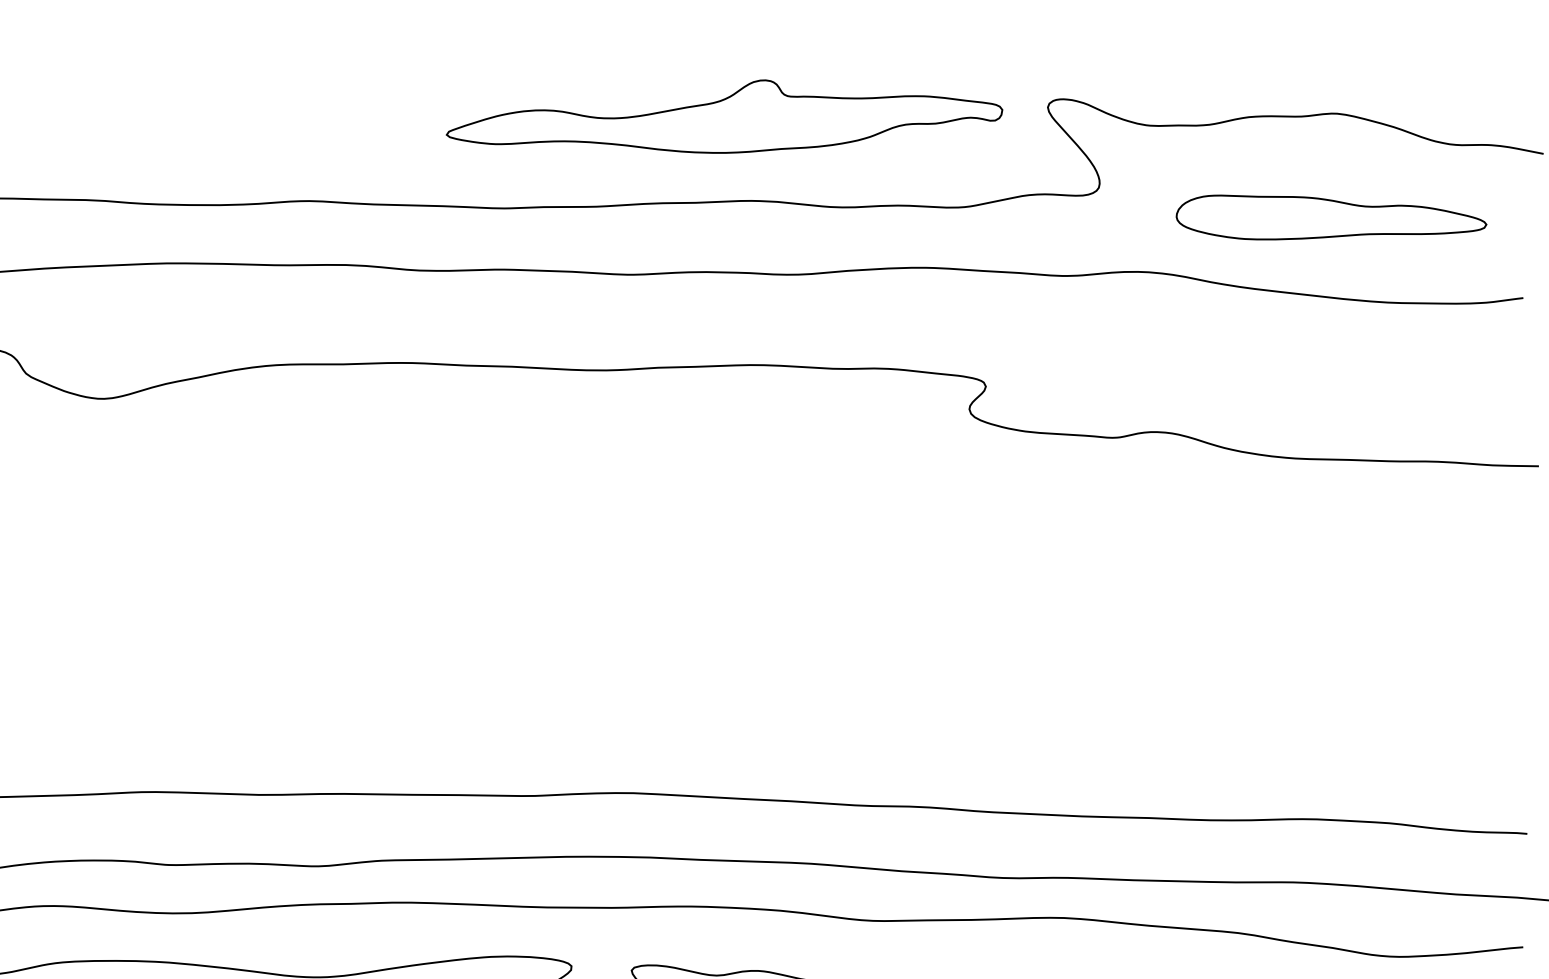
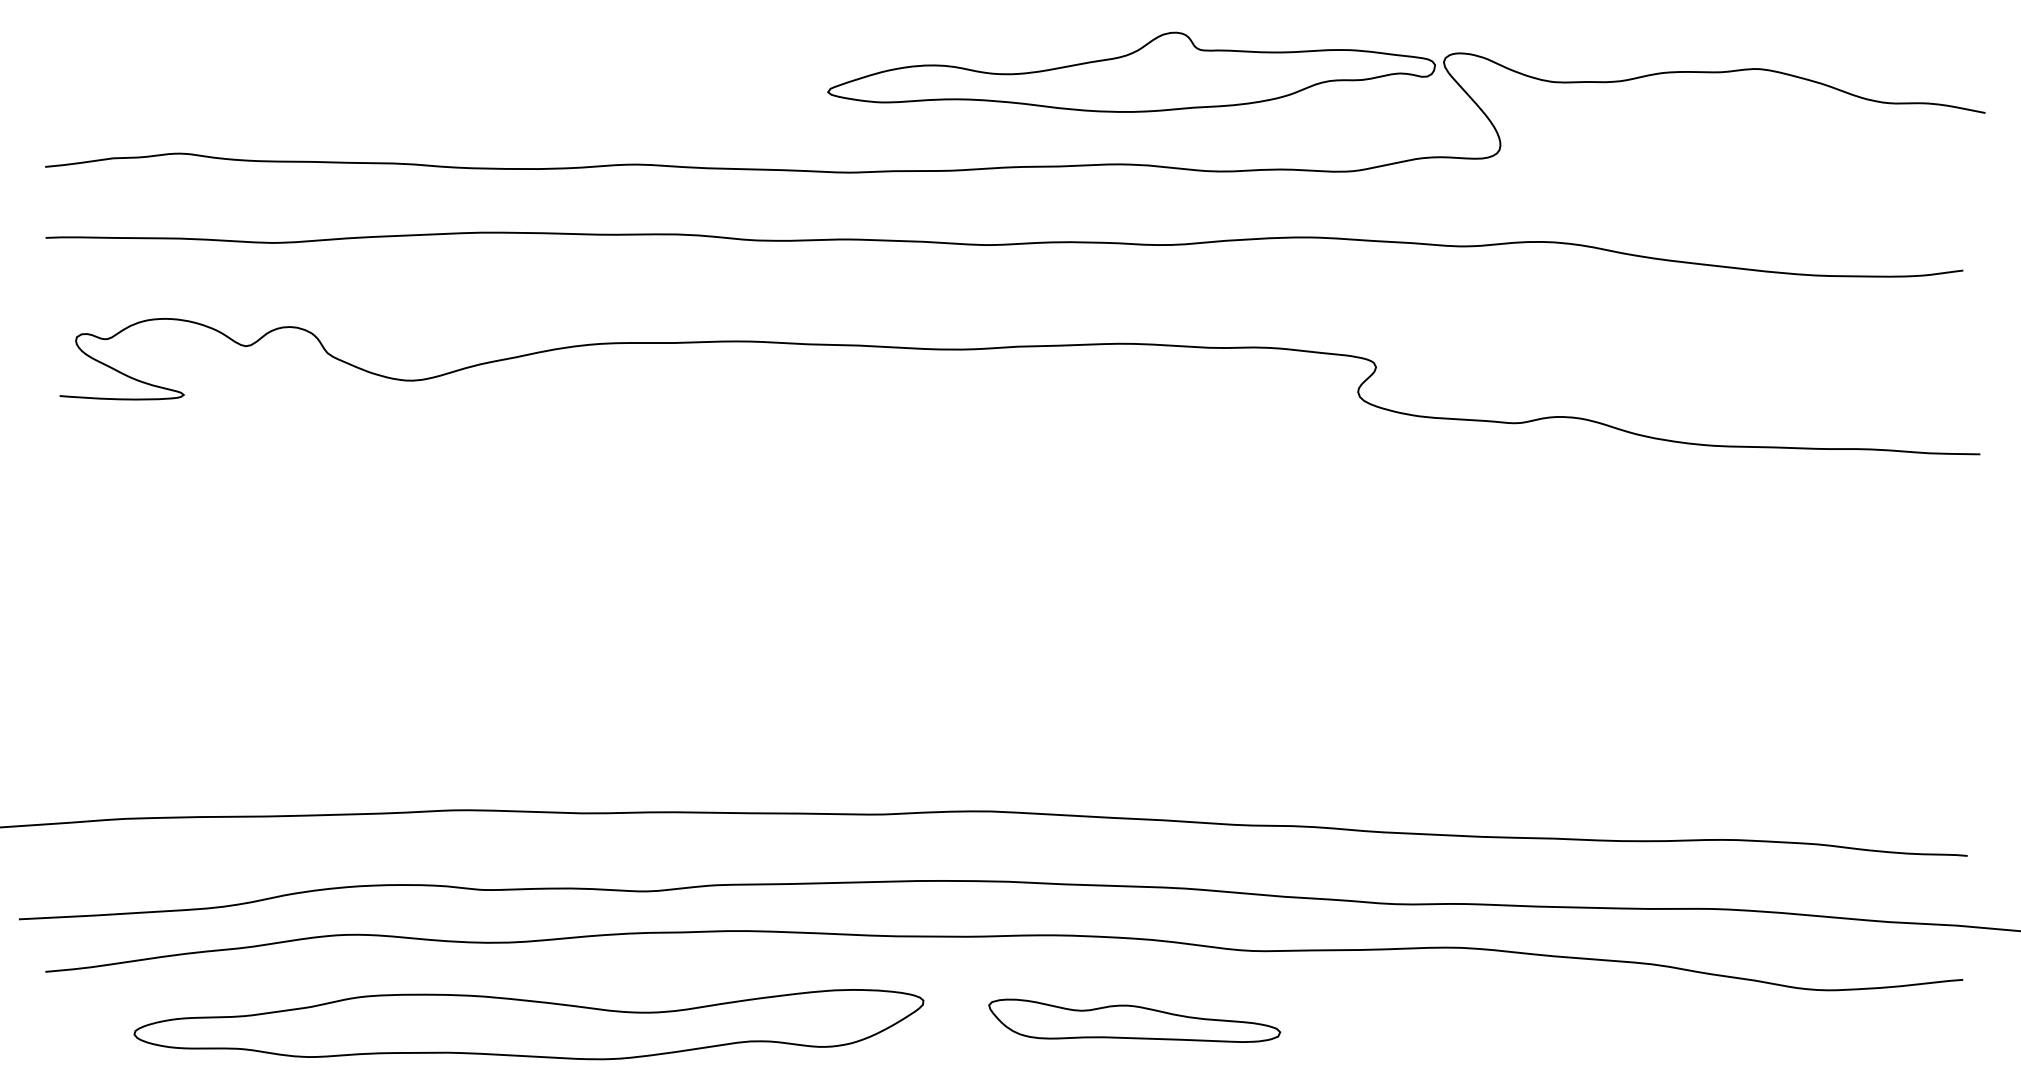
part: (724, 115) -> (1131, 71), moved
part: (1331, 217) -> (1753, 182), removed

